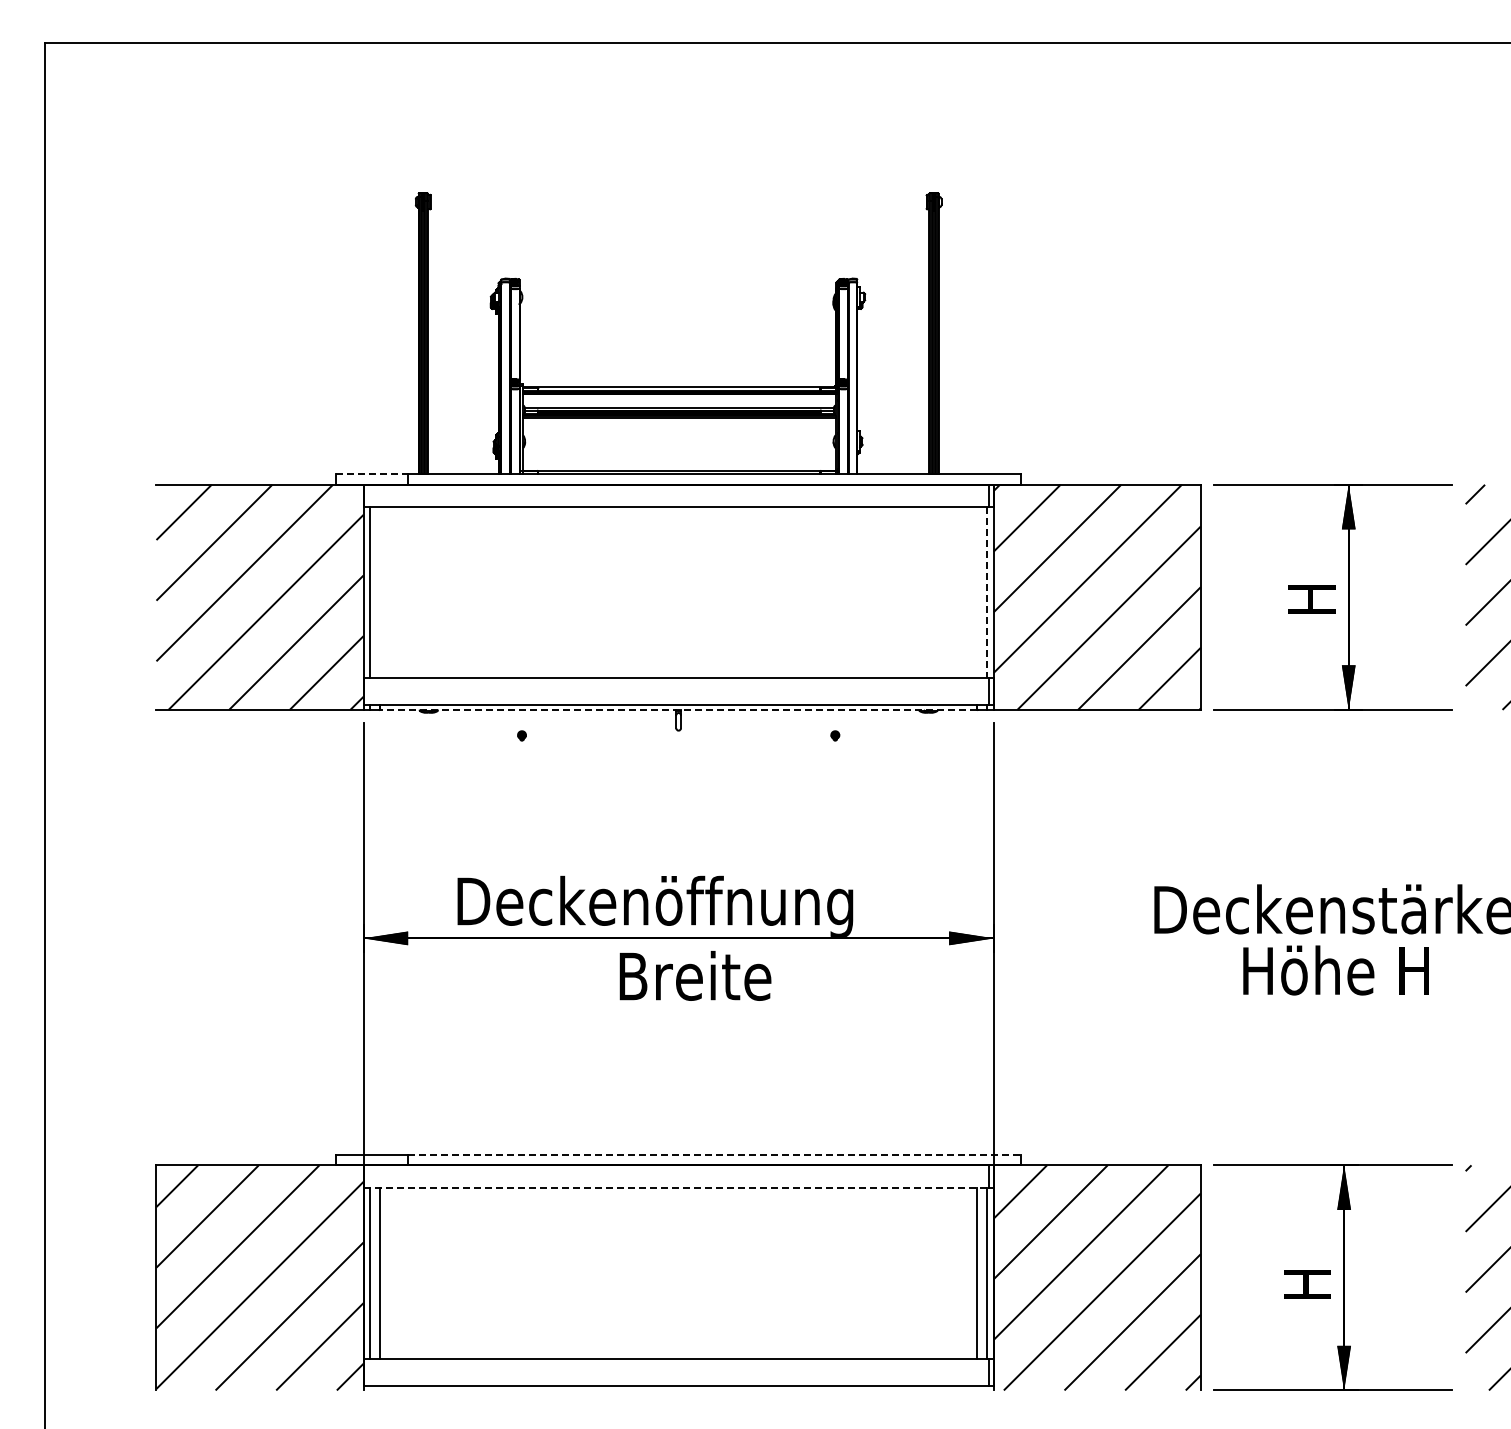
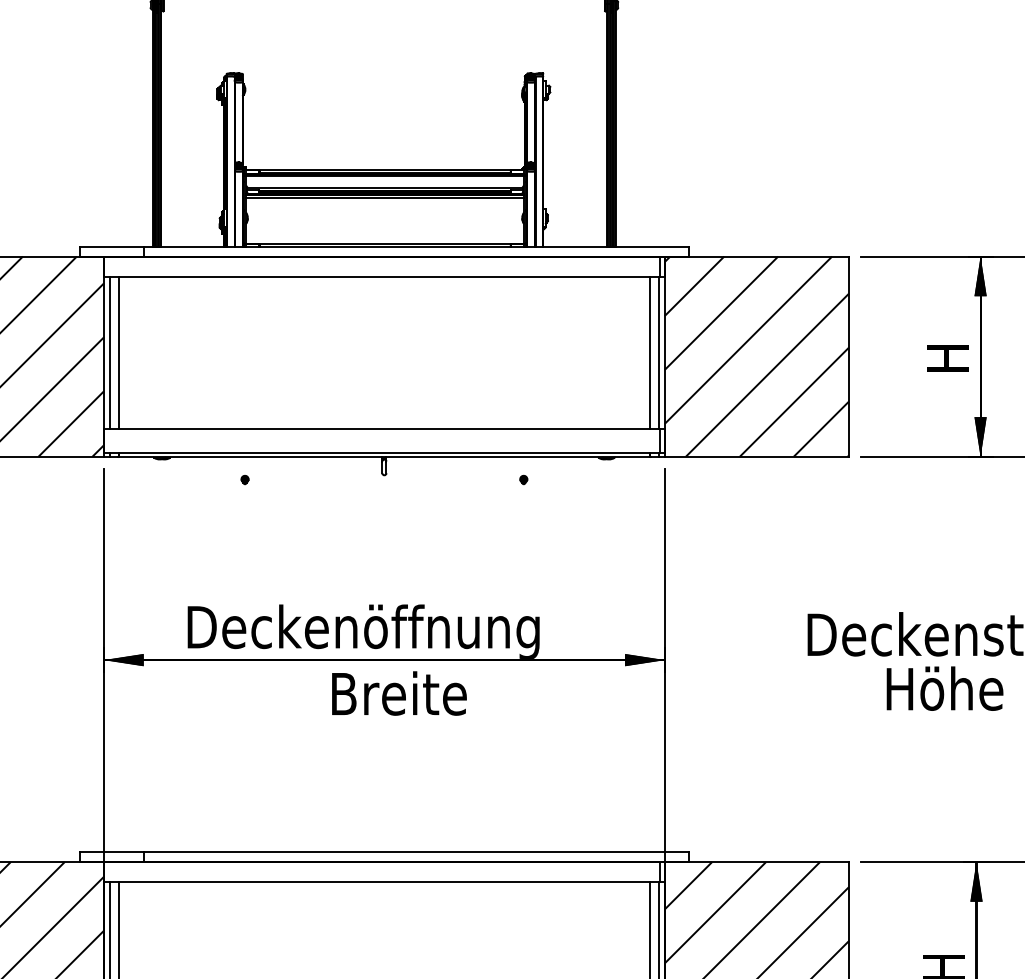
line: (372, 474) -> (112, 247), dashed -> solid
line: (380, 592) -> (119, 352), added
line: (977, 592) -> (650, 352), added
line: (986, 592) -> (658, 352), dashed -> solid
line: (678, 709) -> (384, 456), dashed -> solid
line: (714, 1154) -> (416, 852), dashed -> solid
line: (676, 1187) -> (382, 881), dashed -> solid

